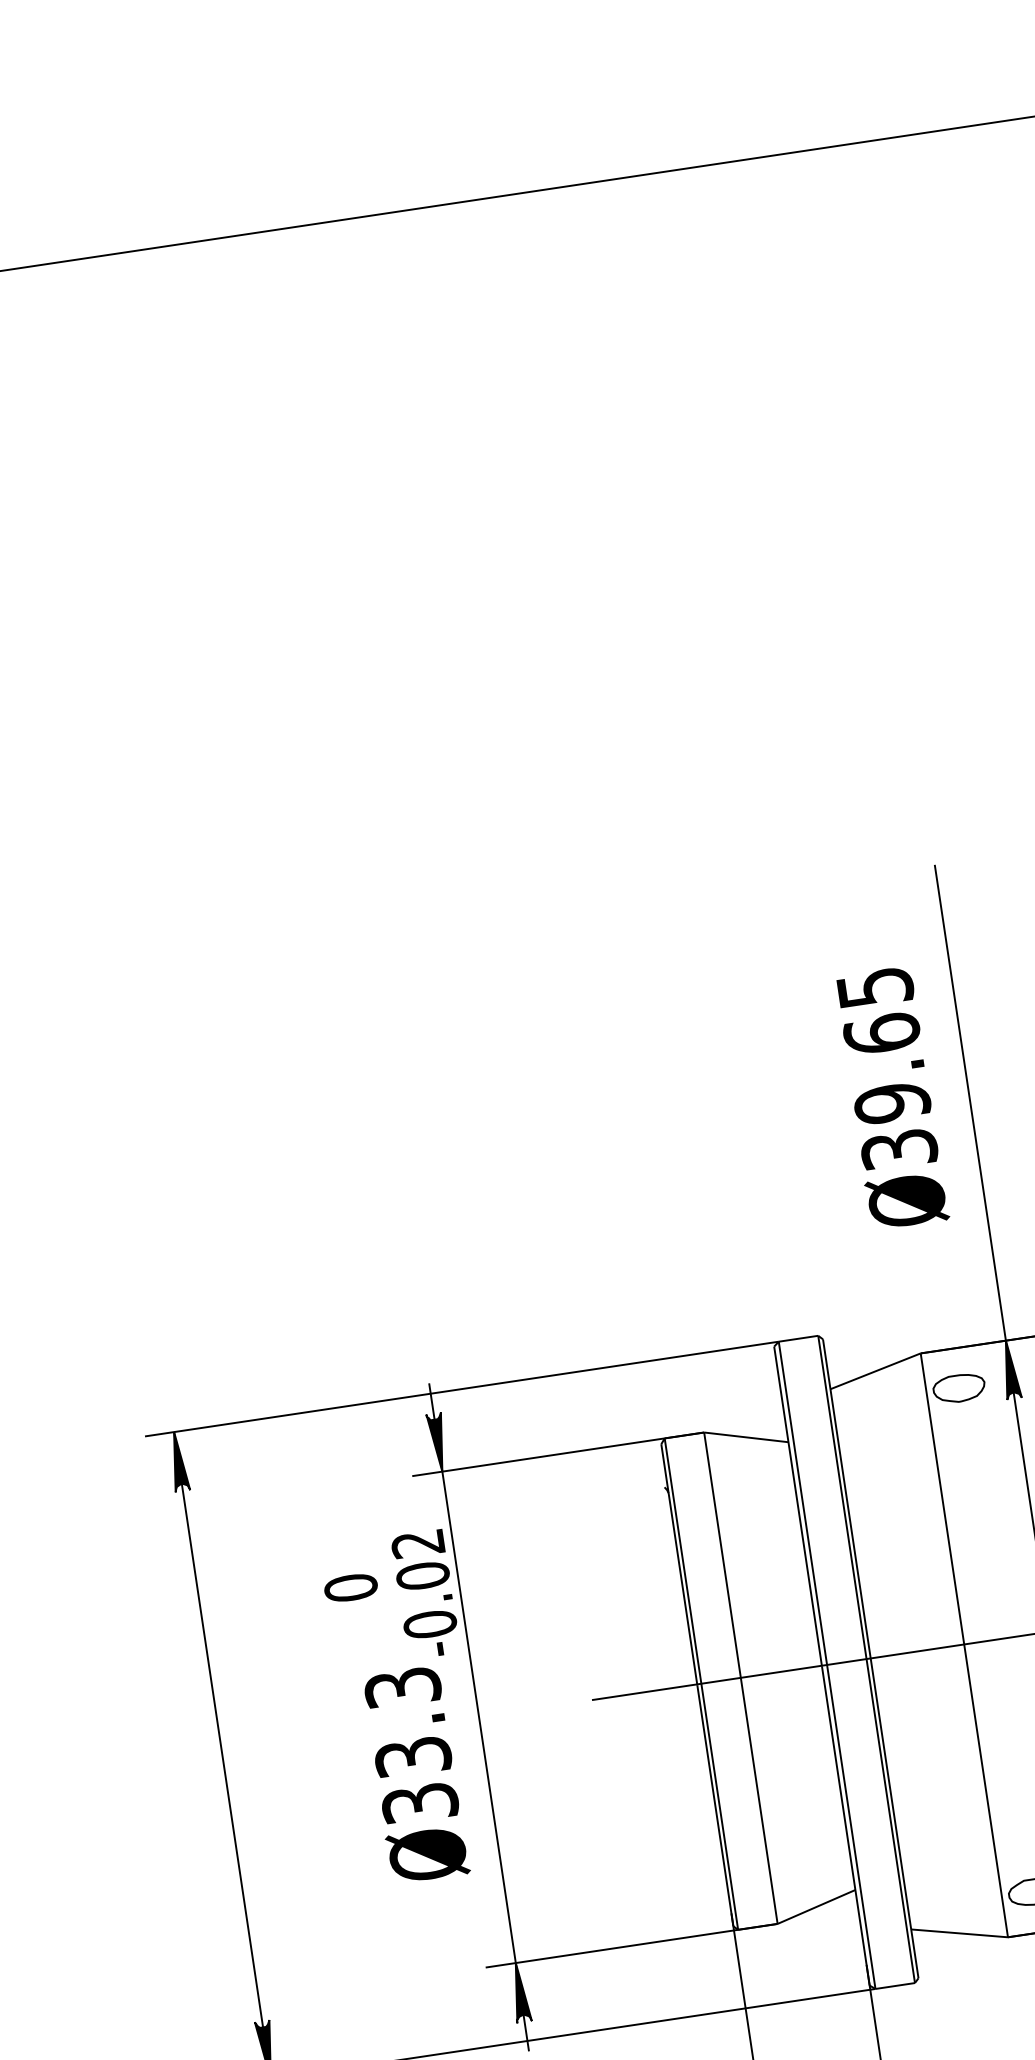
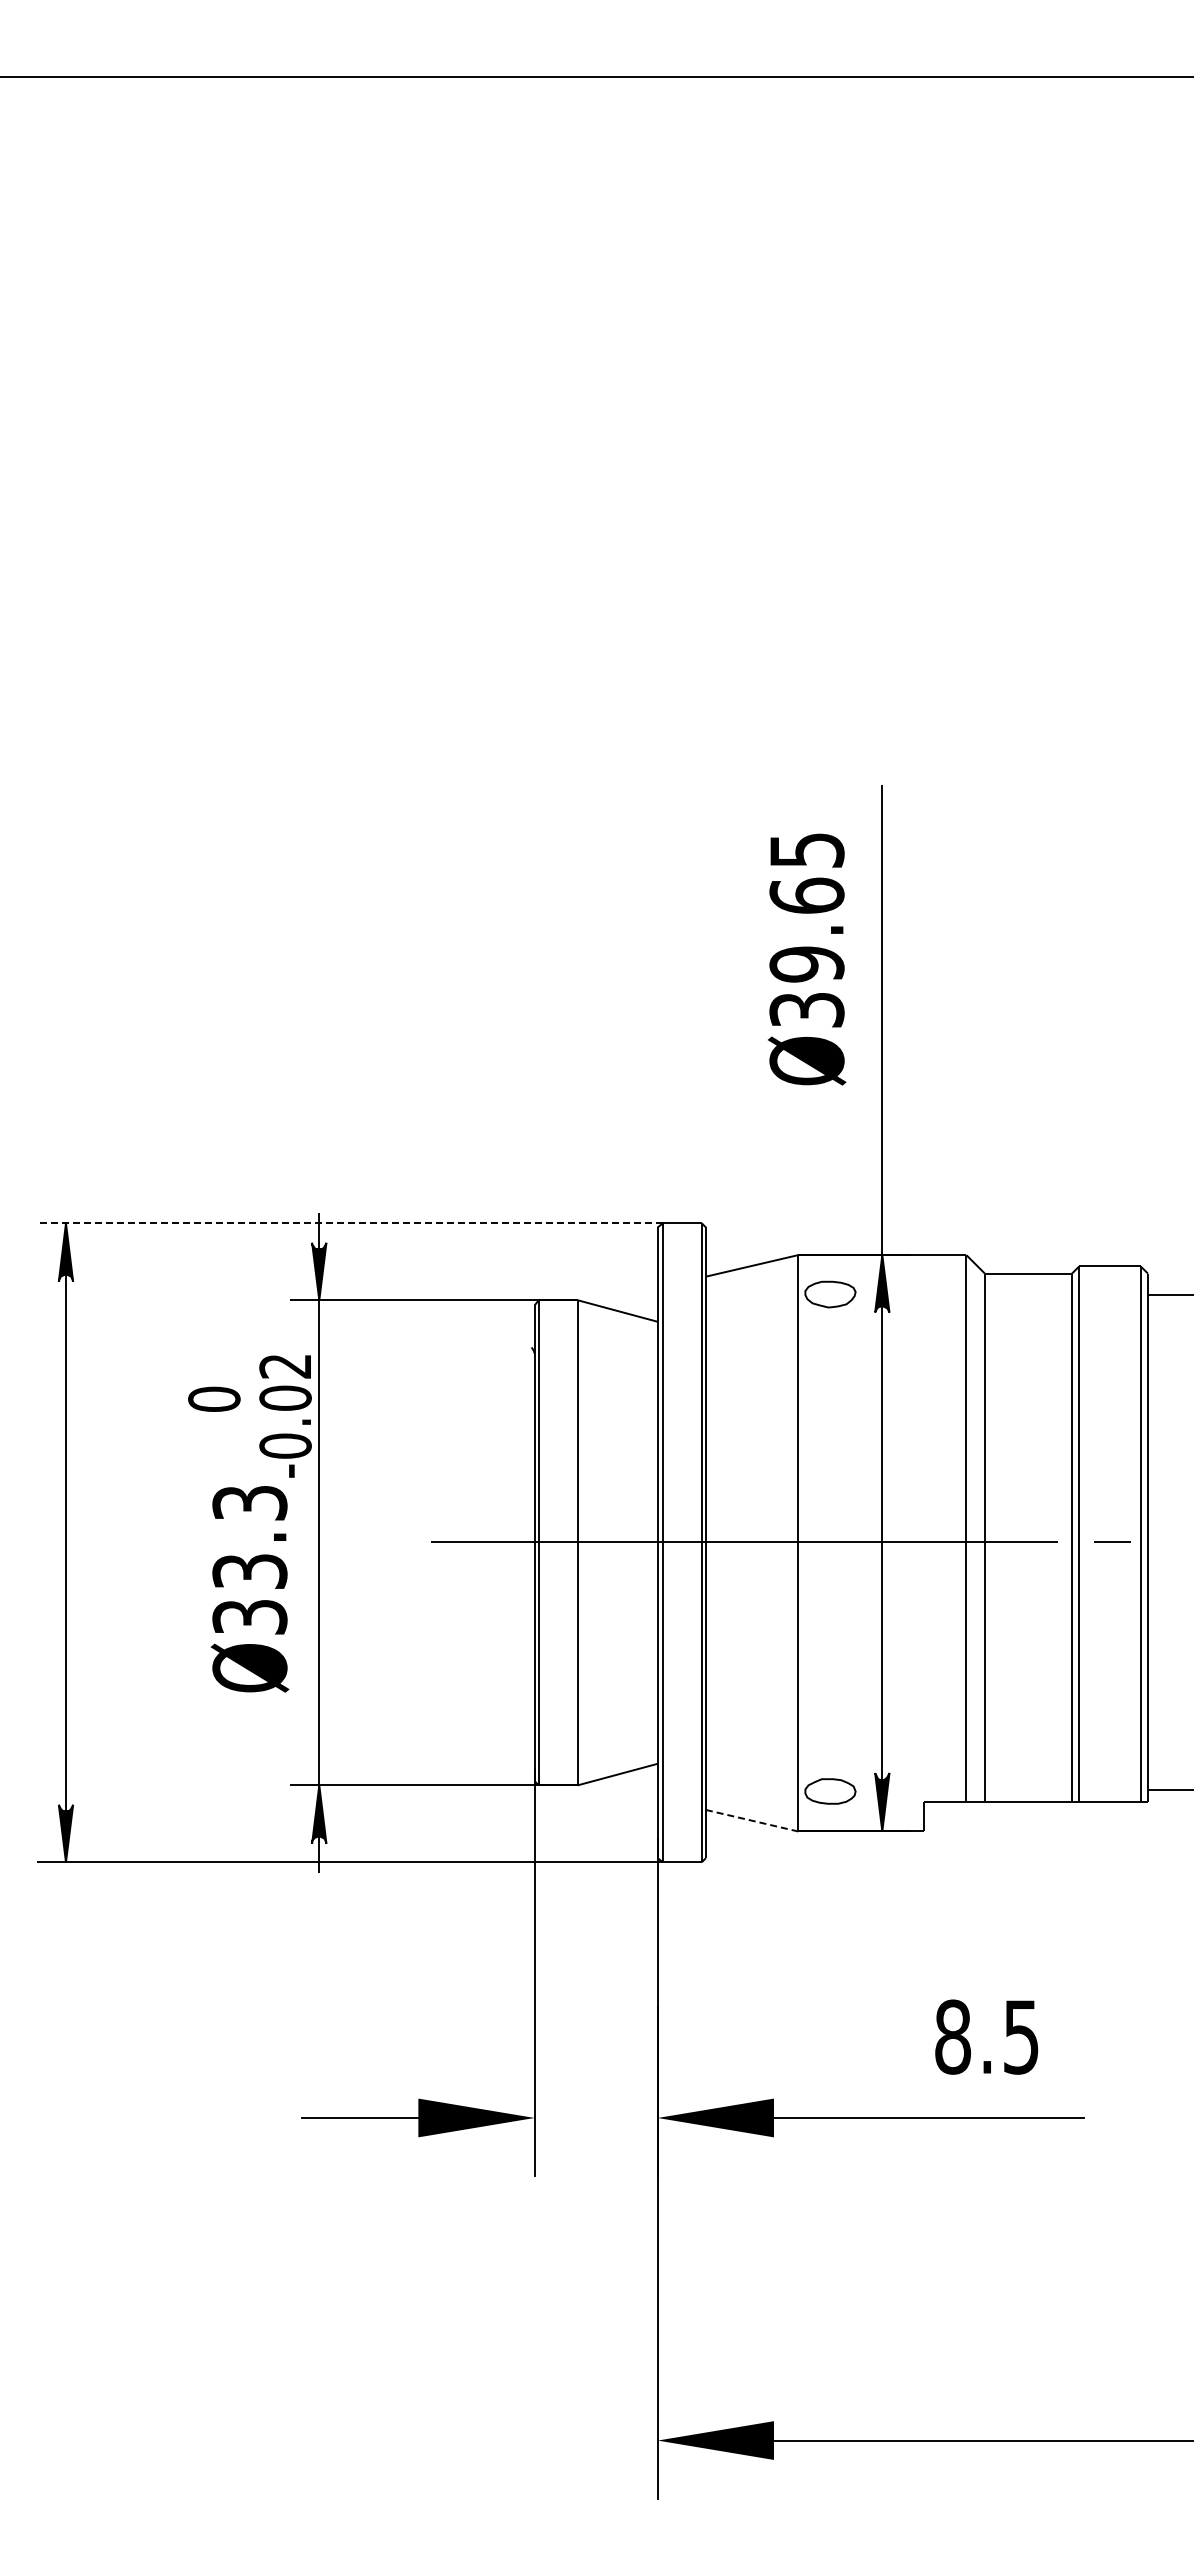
text: (892, 1098) -> (807, 959), moved
line: (462, 1389) -> (350, 1223), solid -> dashed
line: (959, 1933) -> (752, 1820), solid -> dashed

